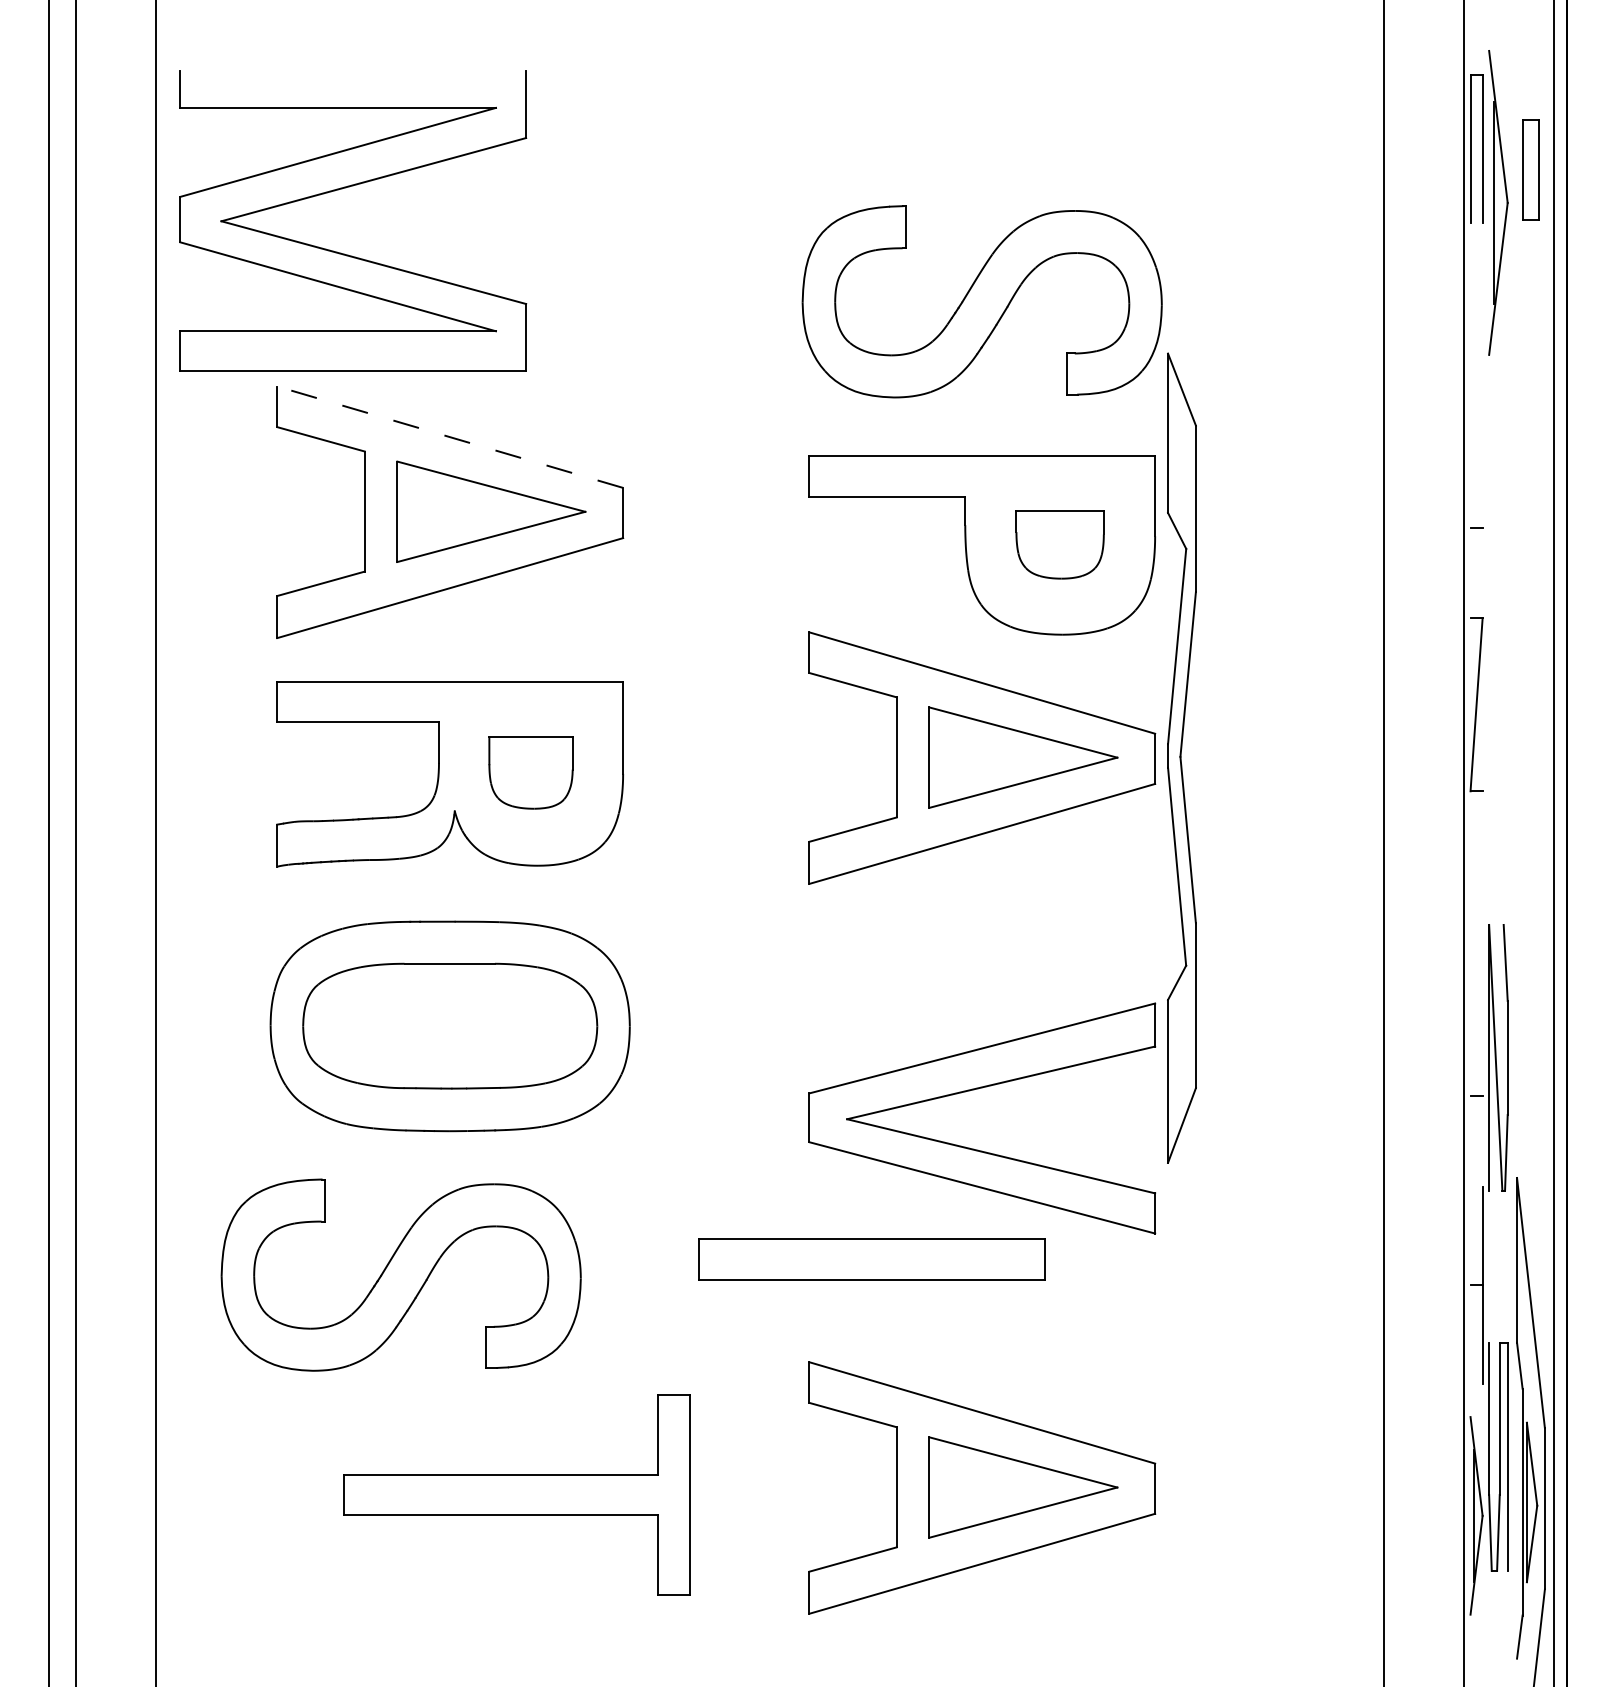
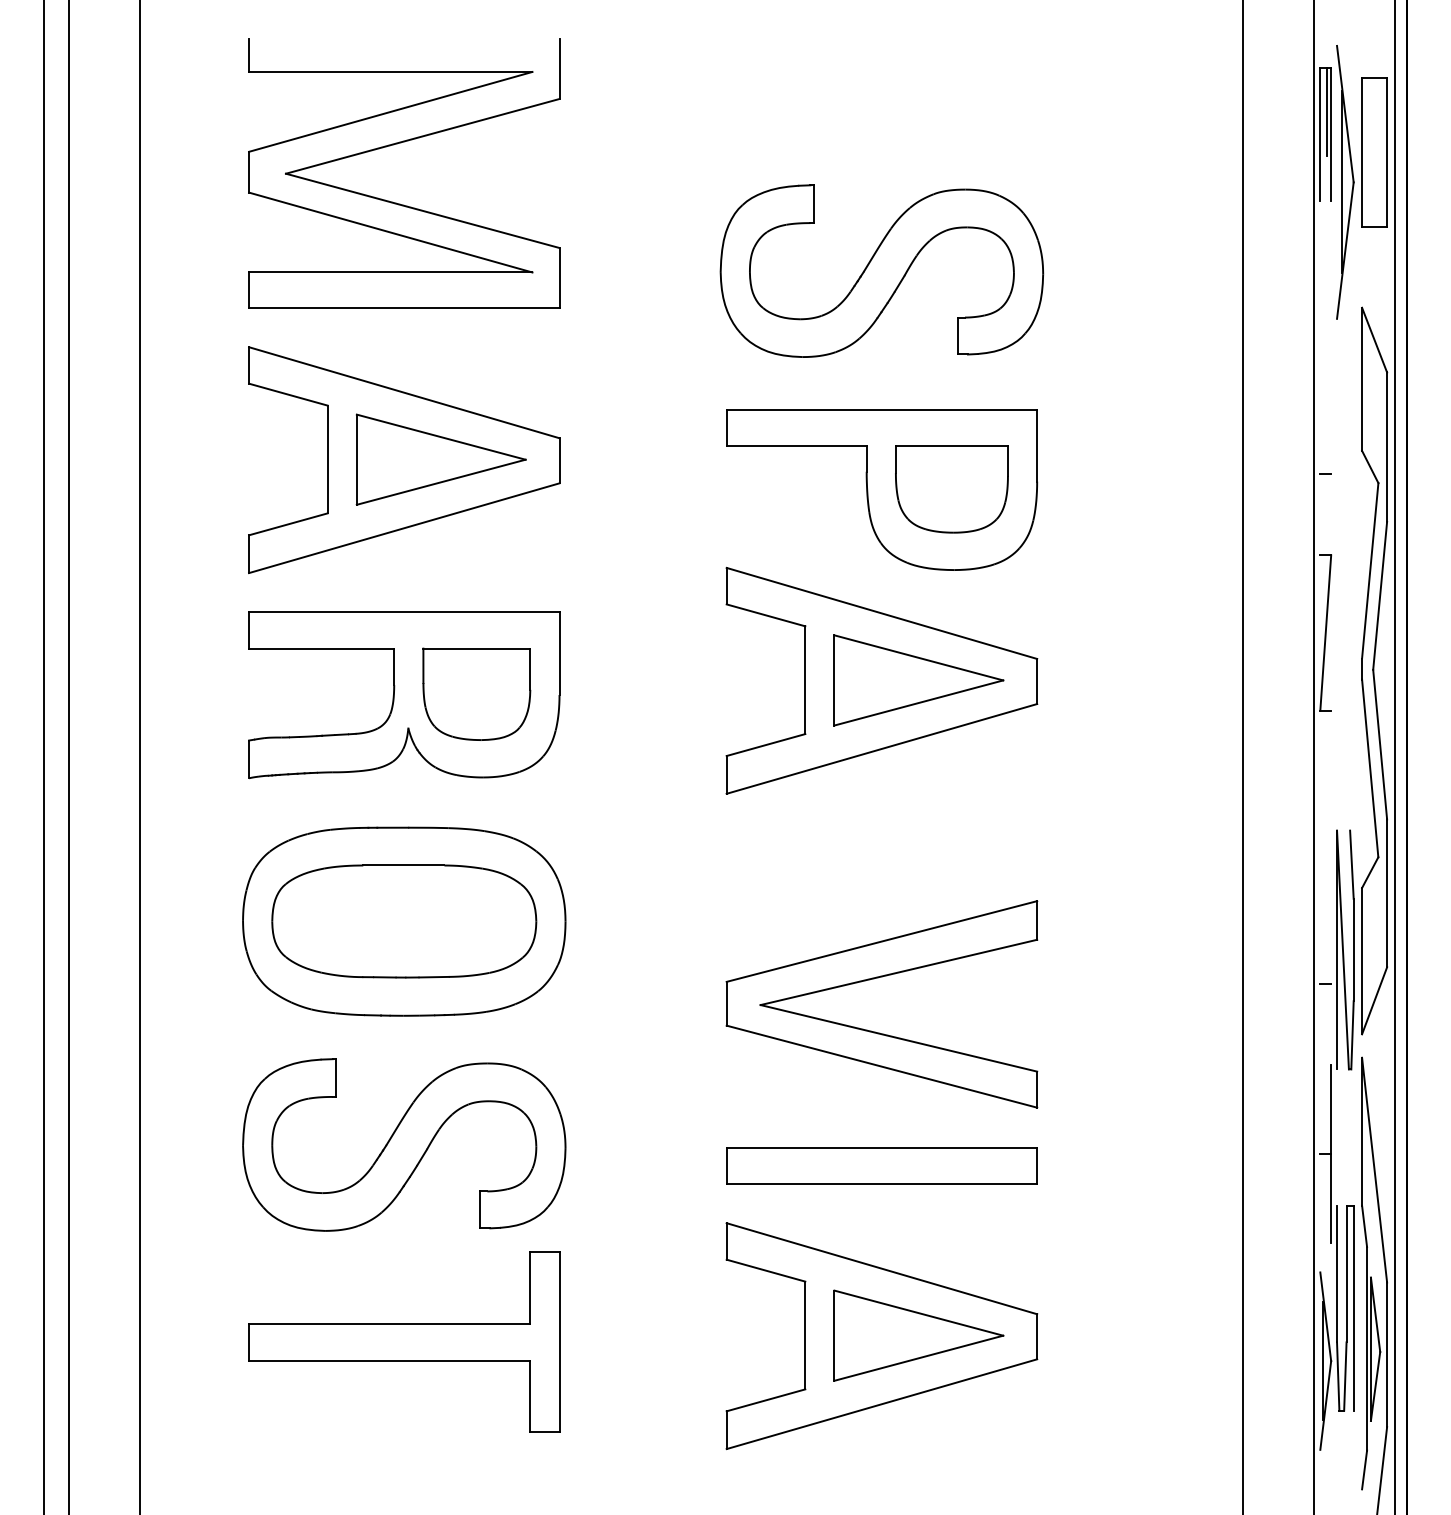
line: (1477, 124) -> (1326, 111), added
part: (1530, 169) -> (1374, 152), size x1.67
part: (346, 188) -> (398, 144), moved
line: (449, 437) -> (403, 392), dashed -> solid
part: (1059, 544) -> (951, 489), size x1.43
part: (1181, 757) -> (1374, 670), moved
part: (530, 772) -> (476, 693), size x1.43
part: (871, 1259) -> (881, 1165), moved
part: (400, 1274) -> (403, 1144), moved
part: (516, 1494) -> (403, 1341), moved

